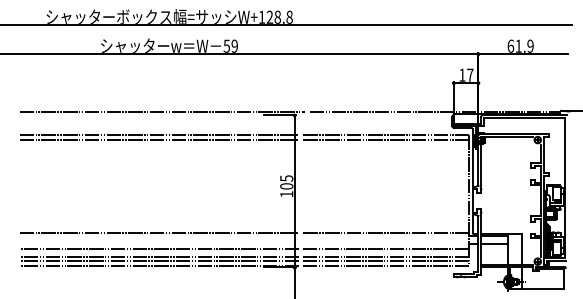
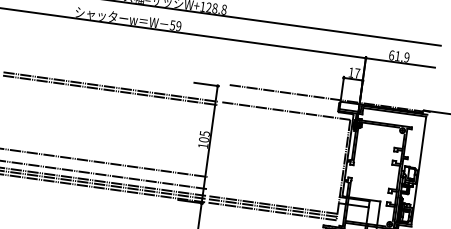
line: (162, 112) -> (116, 69), removed
line: (386, 139) -> (285, 114), removed
line: (386, 233) -> (276, 186), removed
line: (386, 248) -> (274, 198), removed

